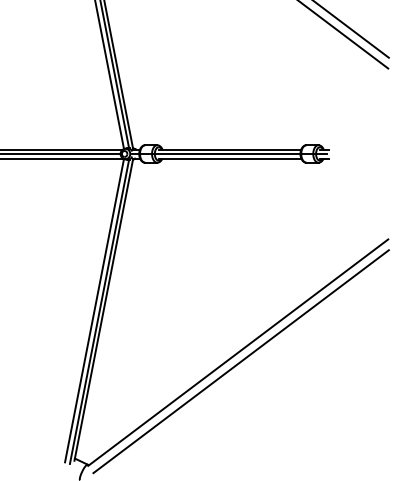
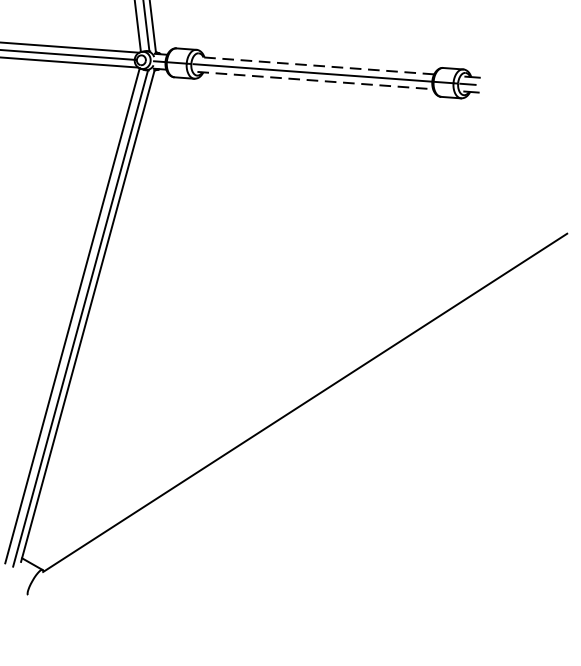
line: (229, 149) -> (315, 65), solid -> dashed
line: (230, 158) -> (315, 80), solid -> dashed
line: (240, 361) -> (307, 417), removed

